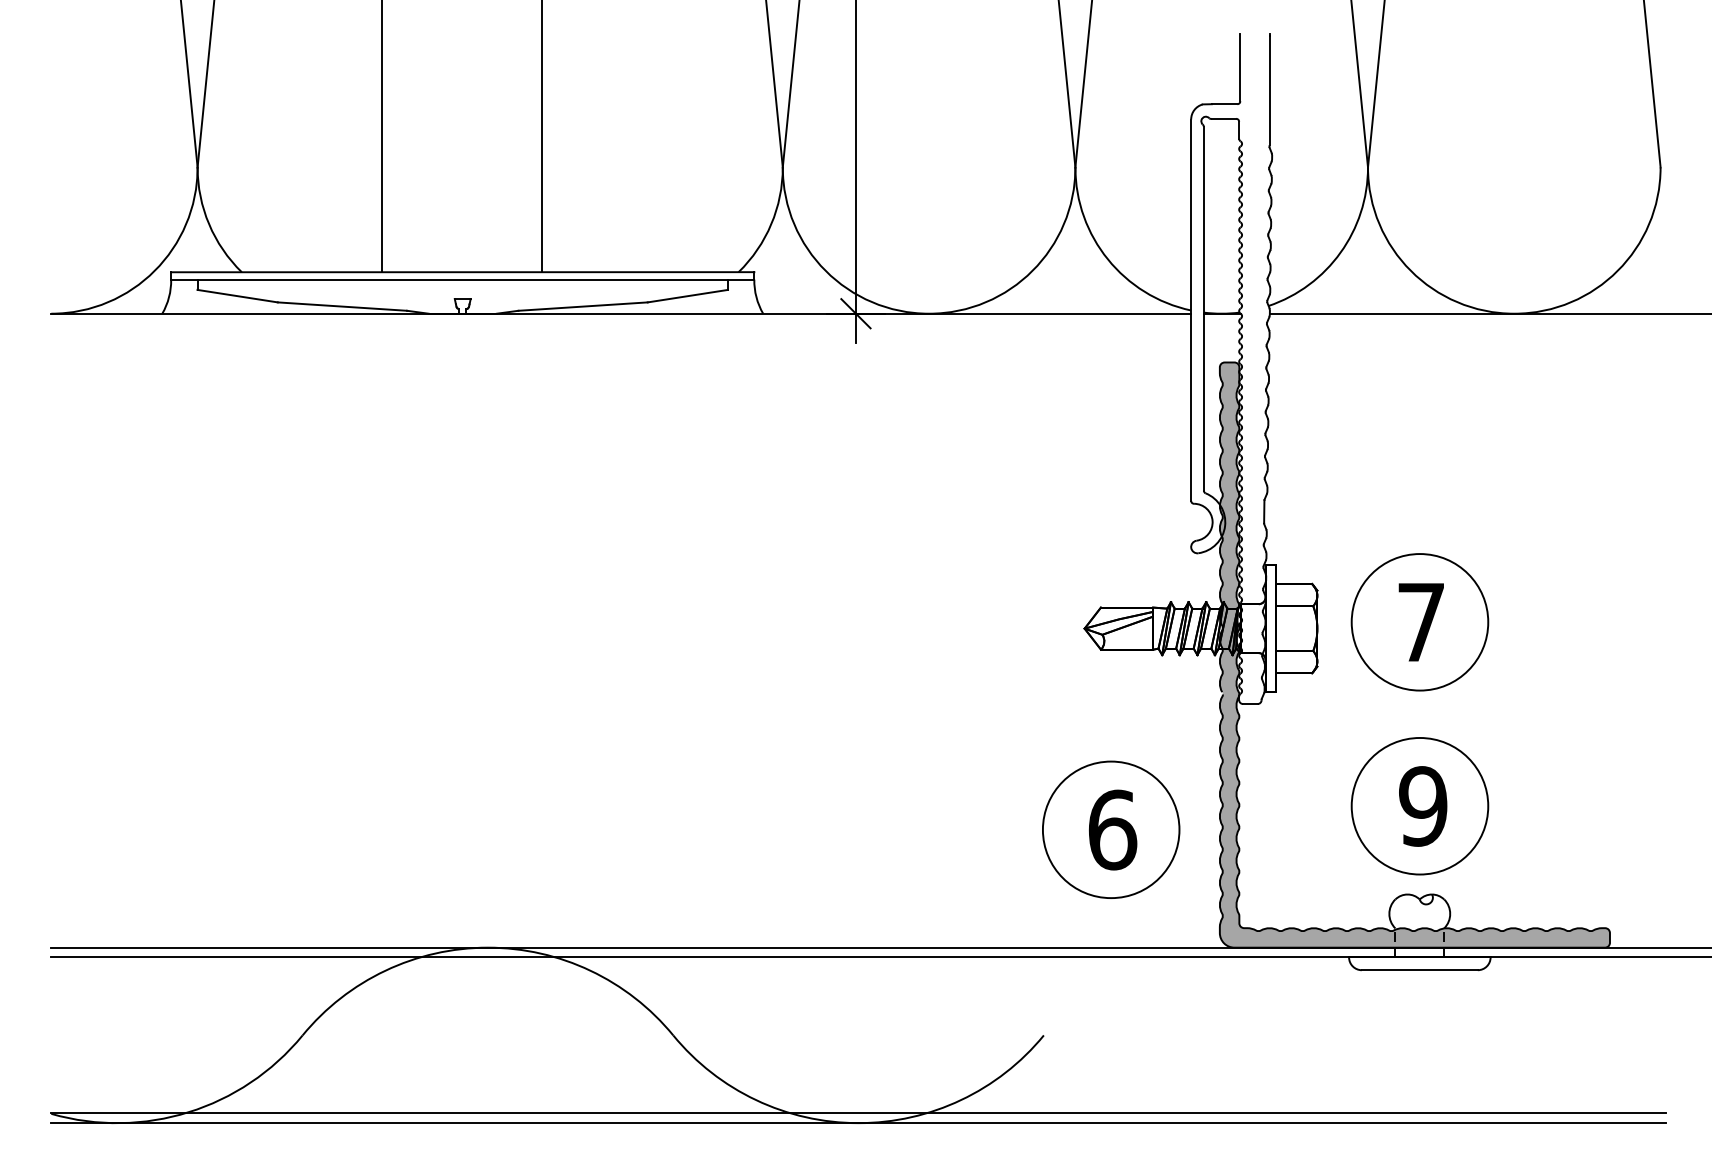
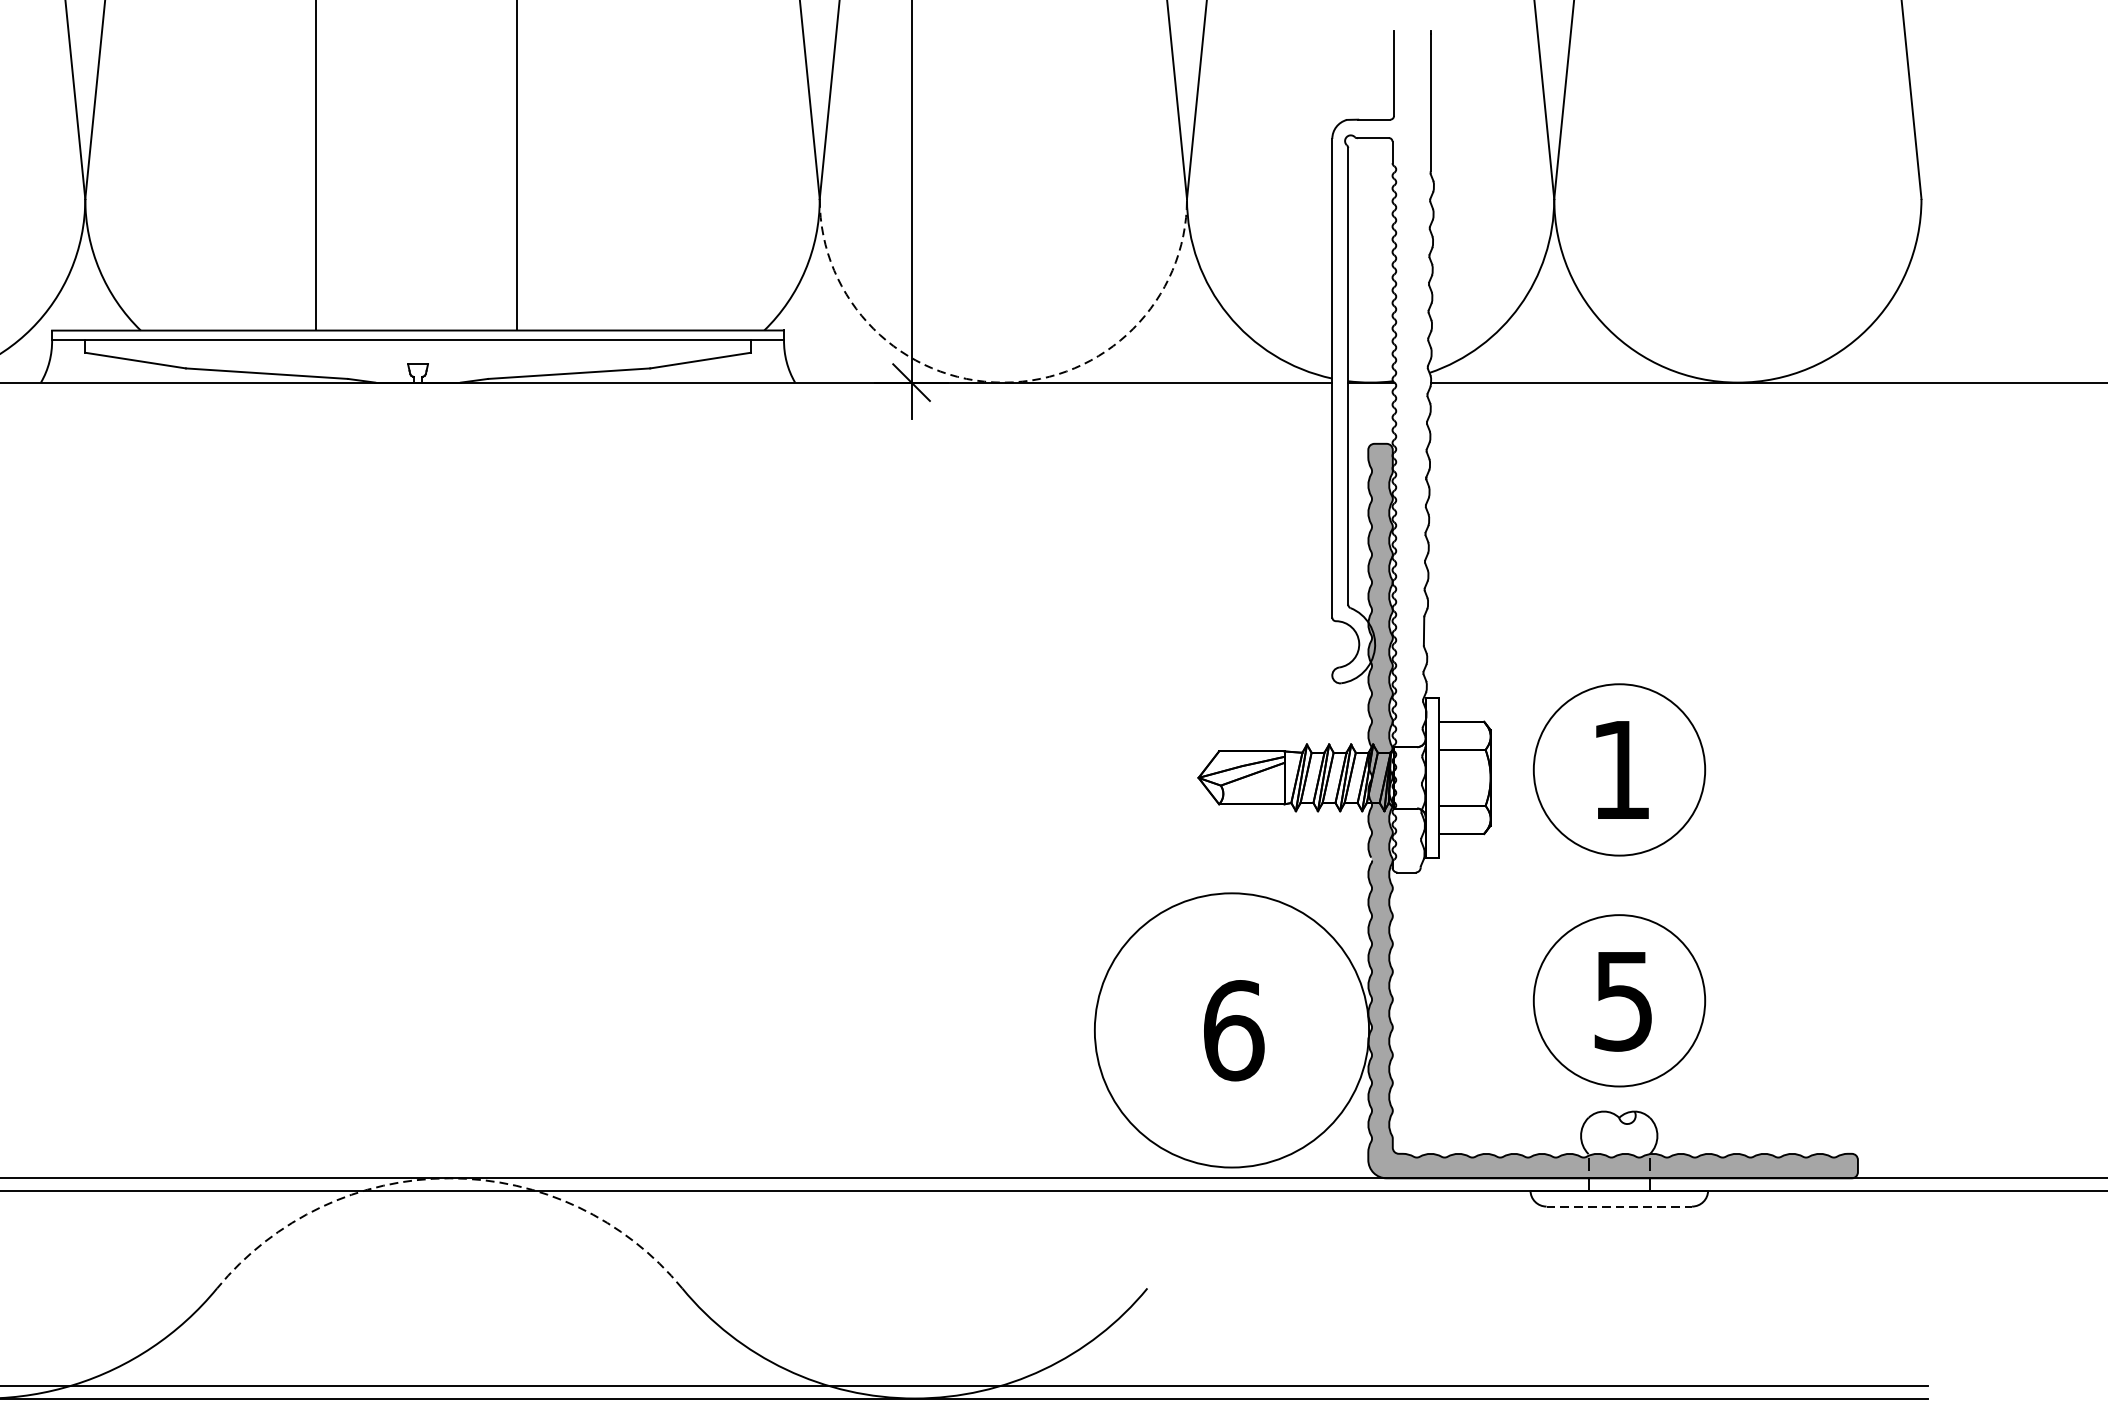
arc: (929, 313) -> (1003, 382), solid -> dashed
text: (1420, 622) -> (1620, 770), 7 -> 1
text: (1423, 806) -> (1623, 1001), 9 -> 5
circle: (1110, 829) -> (1231, 1029), size x1.6
arc: (487, 947) -> (449, 1178), solid -> dashed
line: (1419, 970) -> (1618, 1206), solid -> dashed

